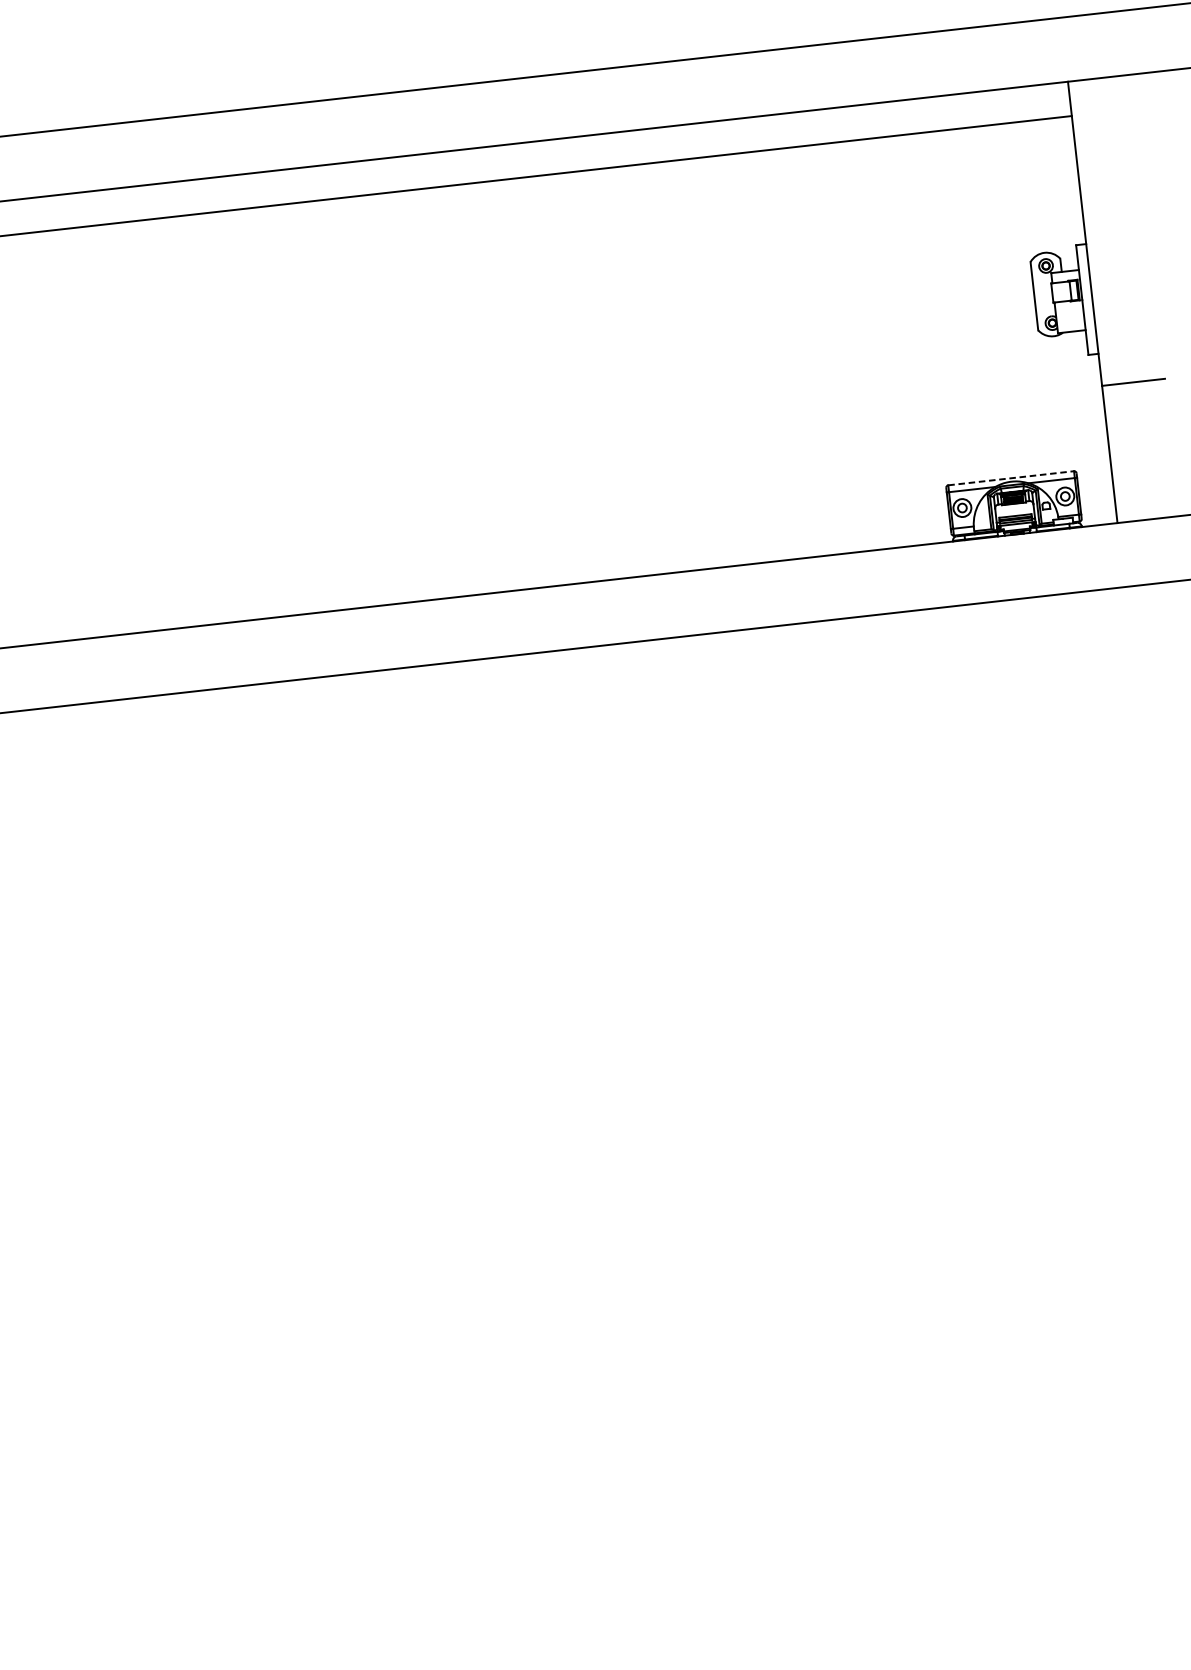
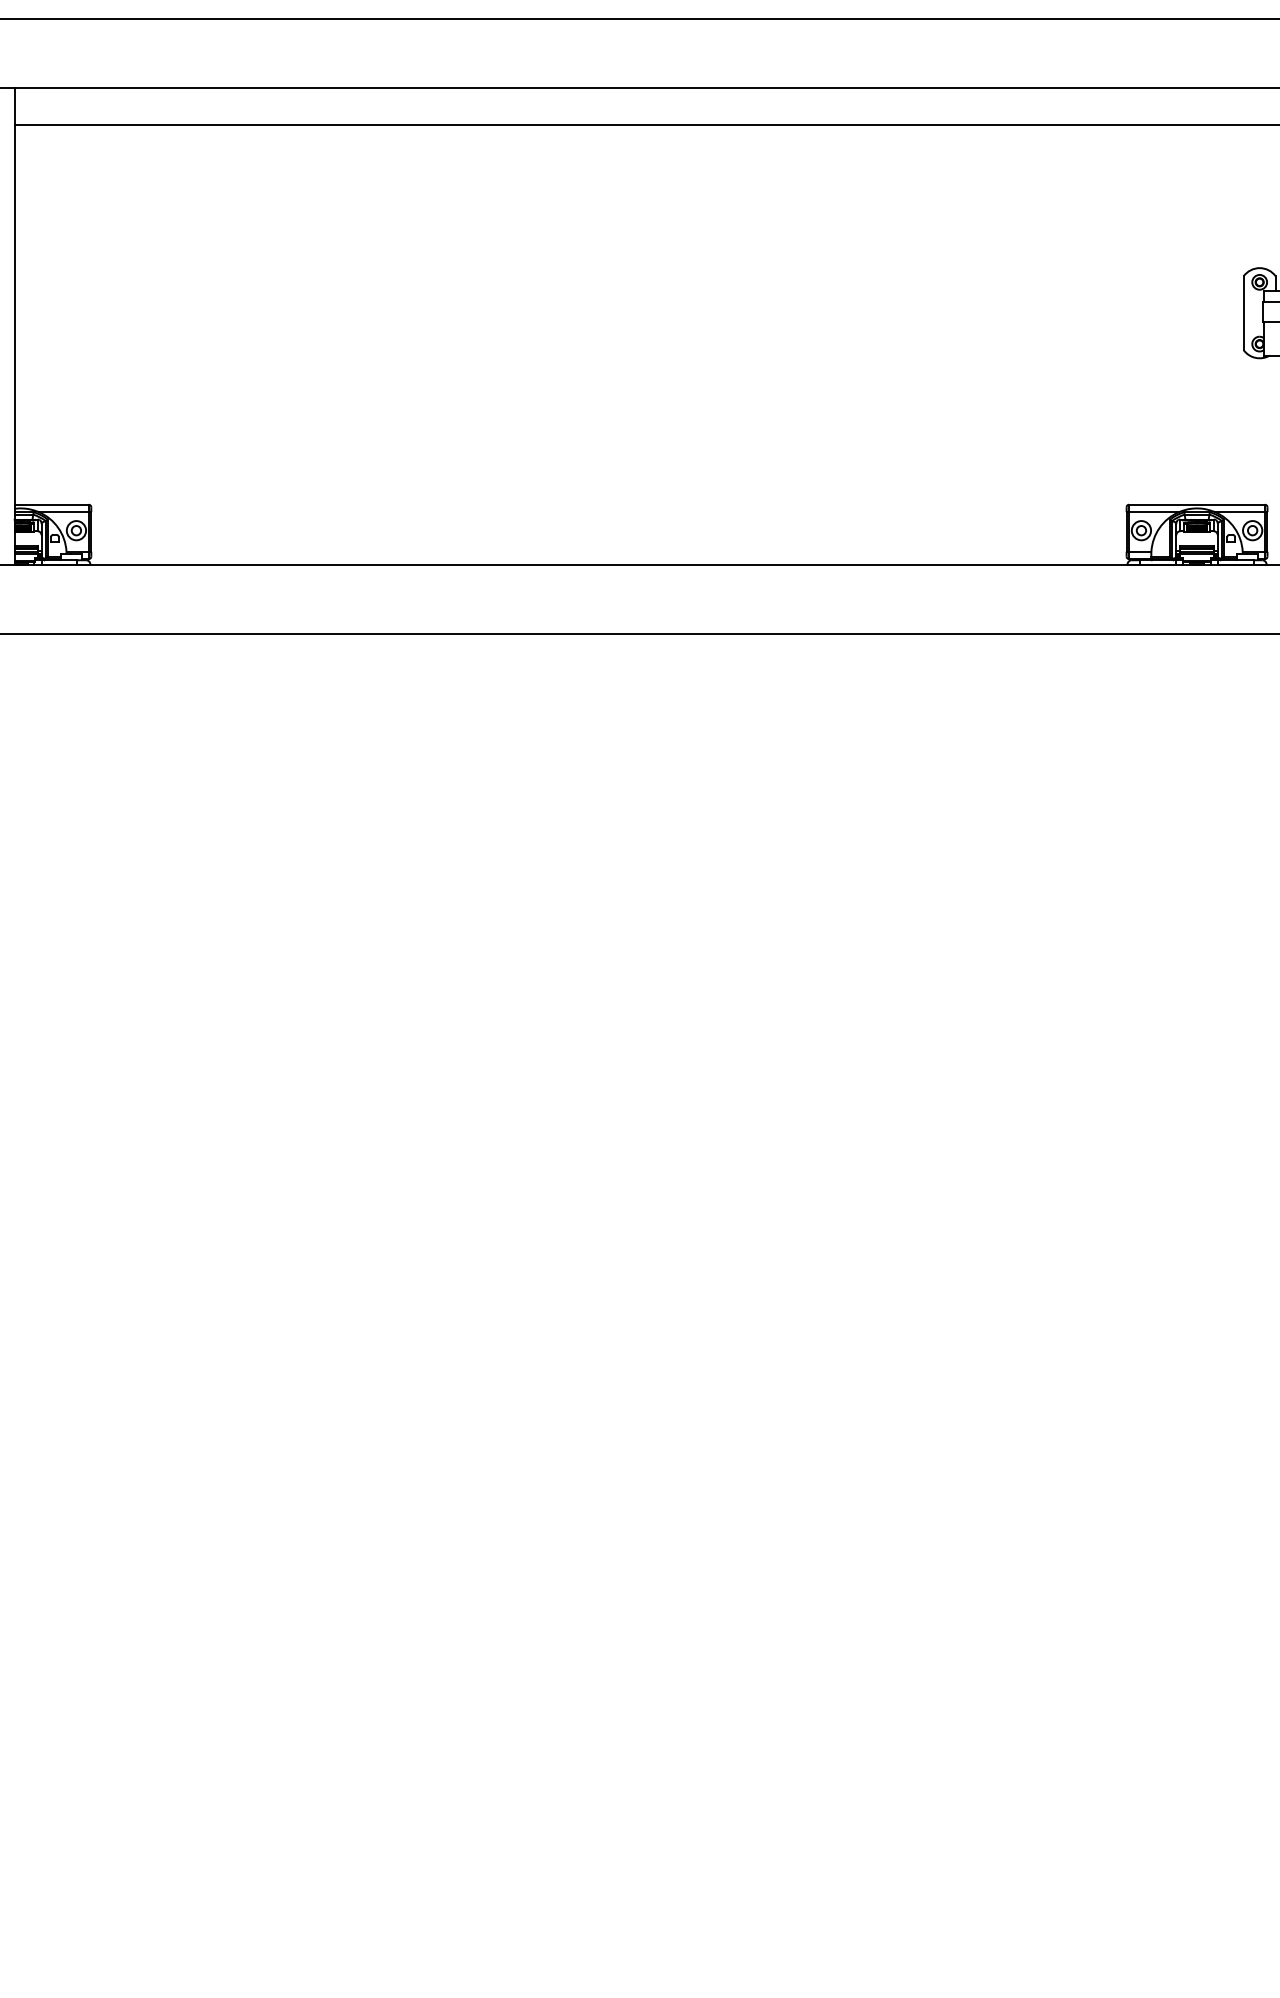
line: (1011, 478) -> (1197, 504), dashed -> solid

